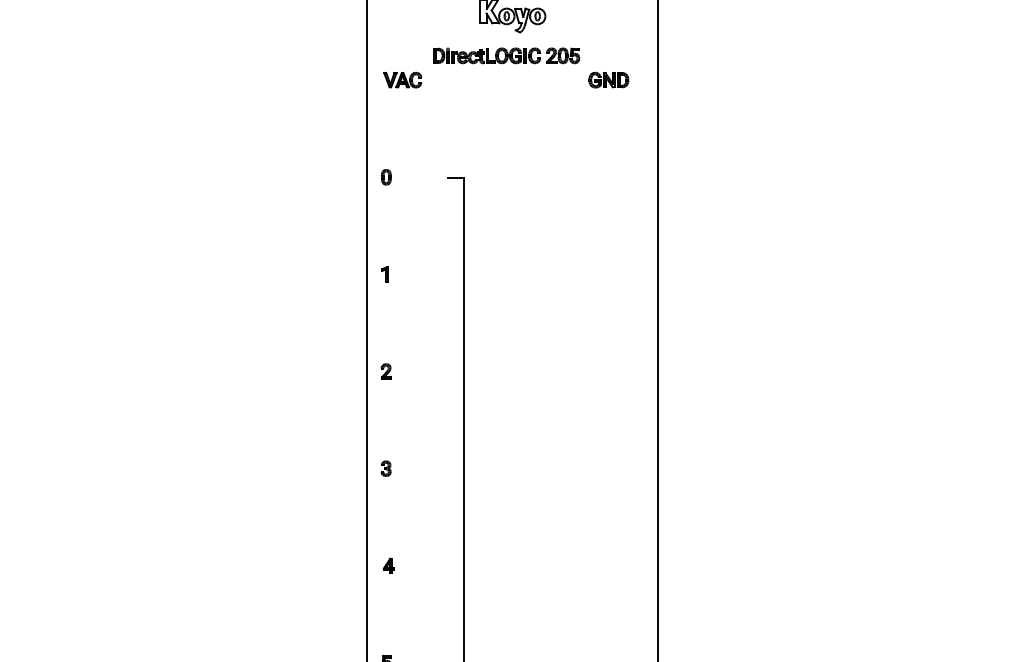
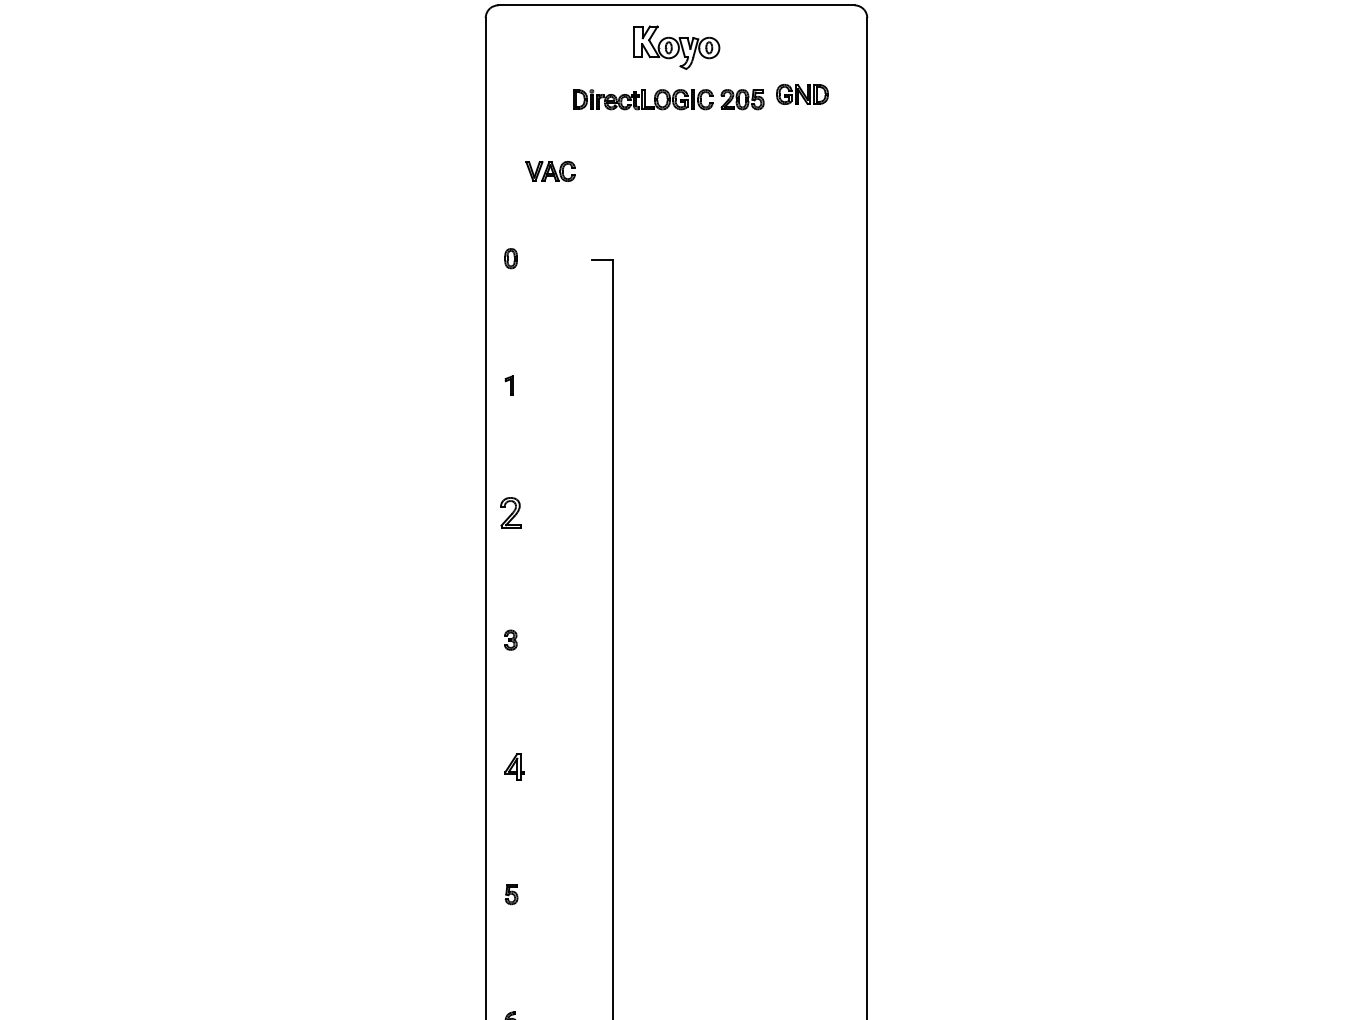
part: (402, 80) -> (550, 171), moved
part: (608, 80) -> (802, 94), moved
part: (386, 371) -> (511, 512), size x1.6
part: (388, 565) -> (513, 767), size x1.4

